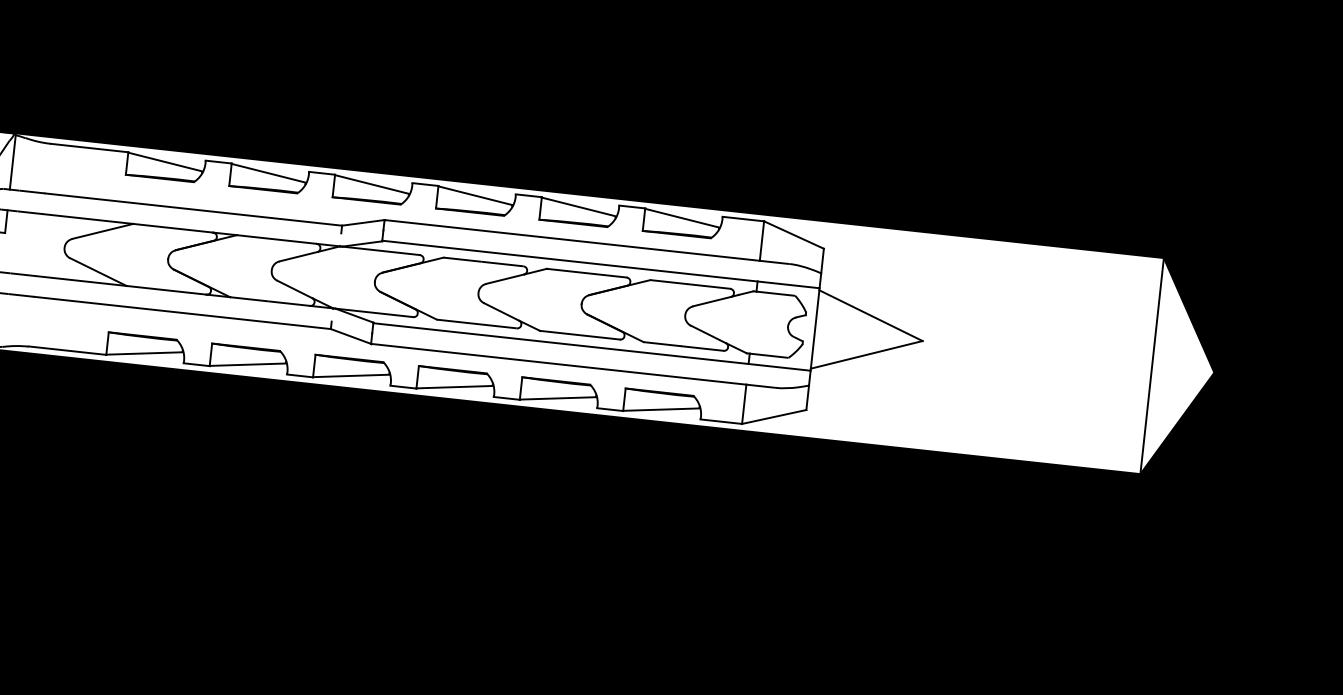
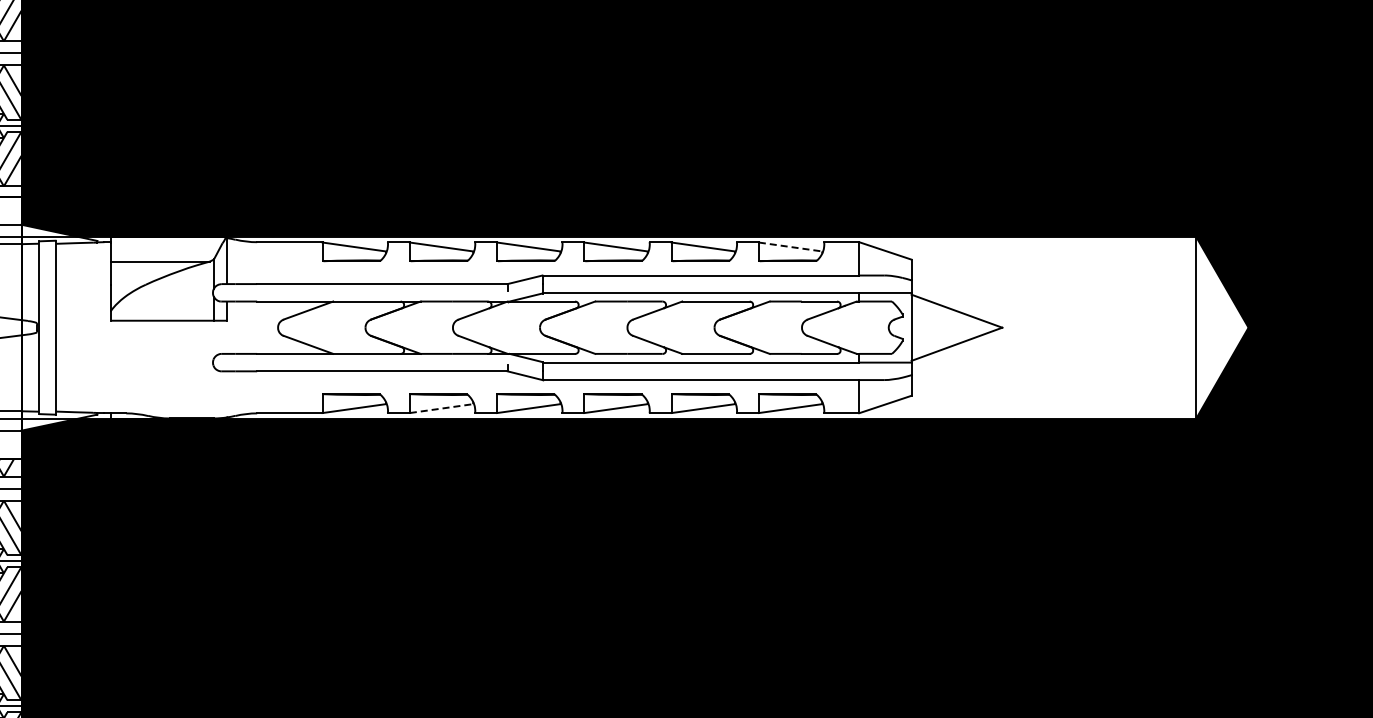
line: (681, 218) -> (790, 247), solid -> dashed
line: (247, 364) -> (441, 408), solid -> dashed

